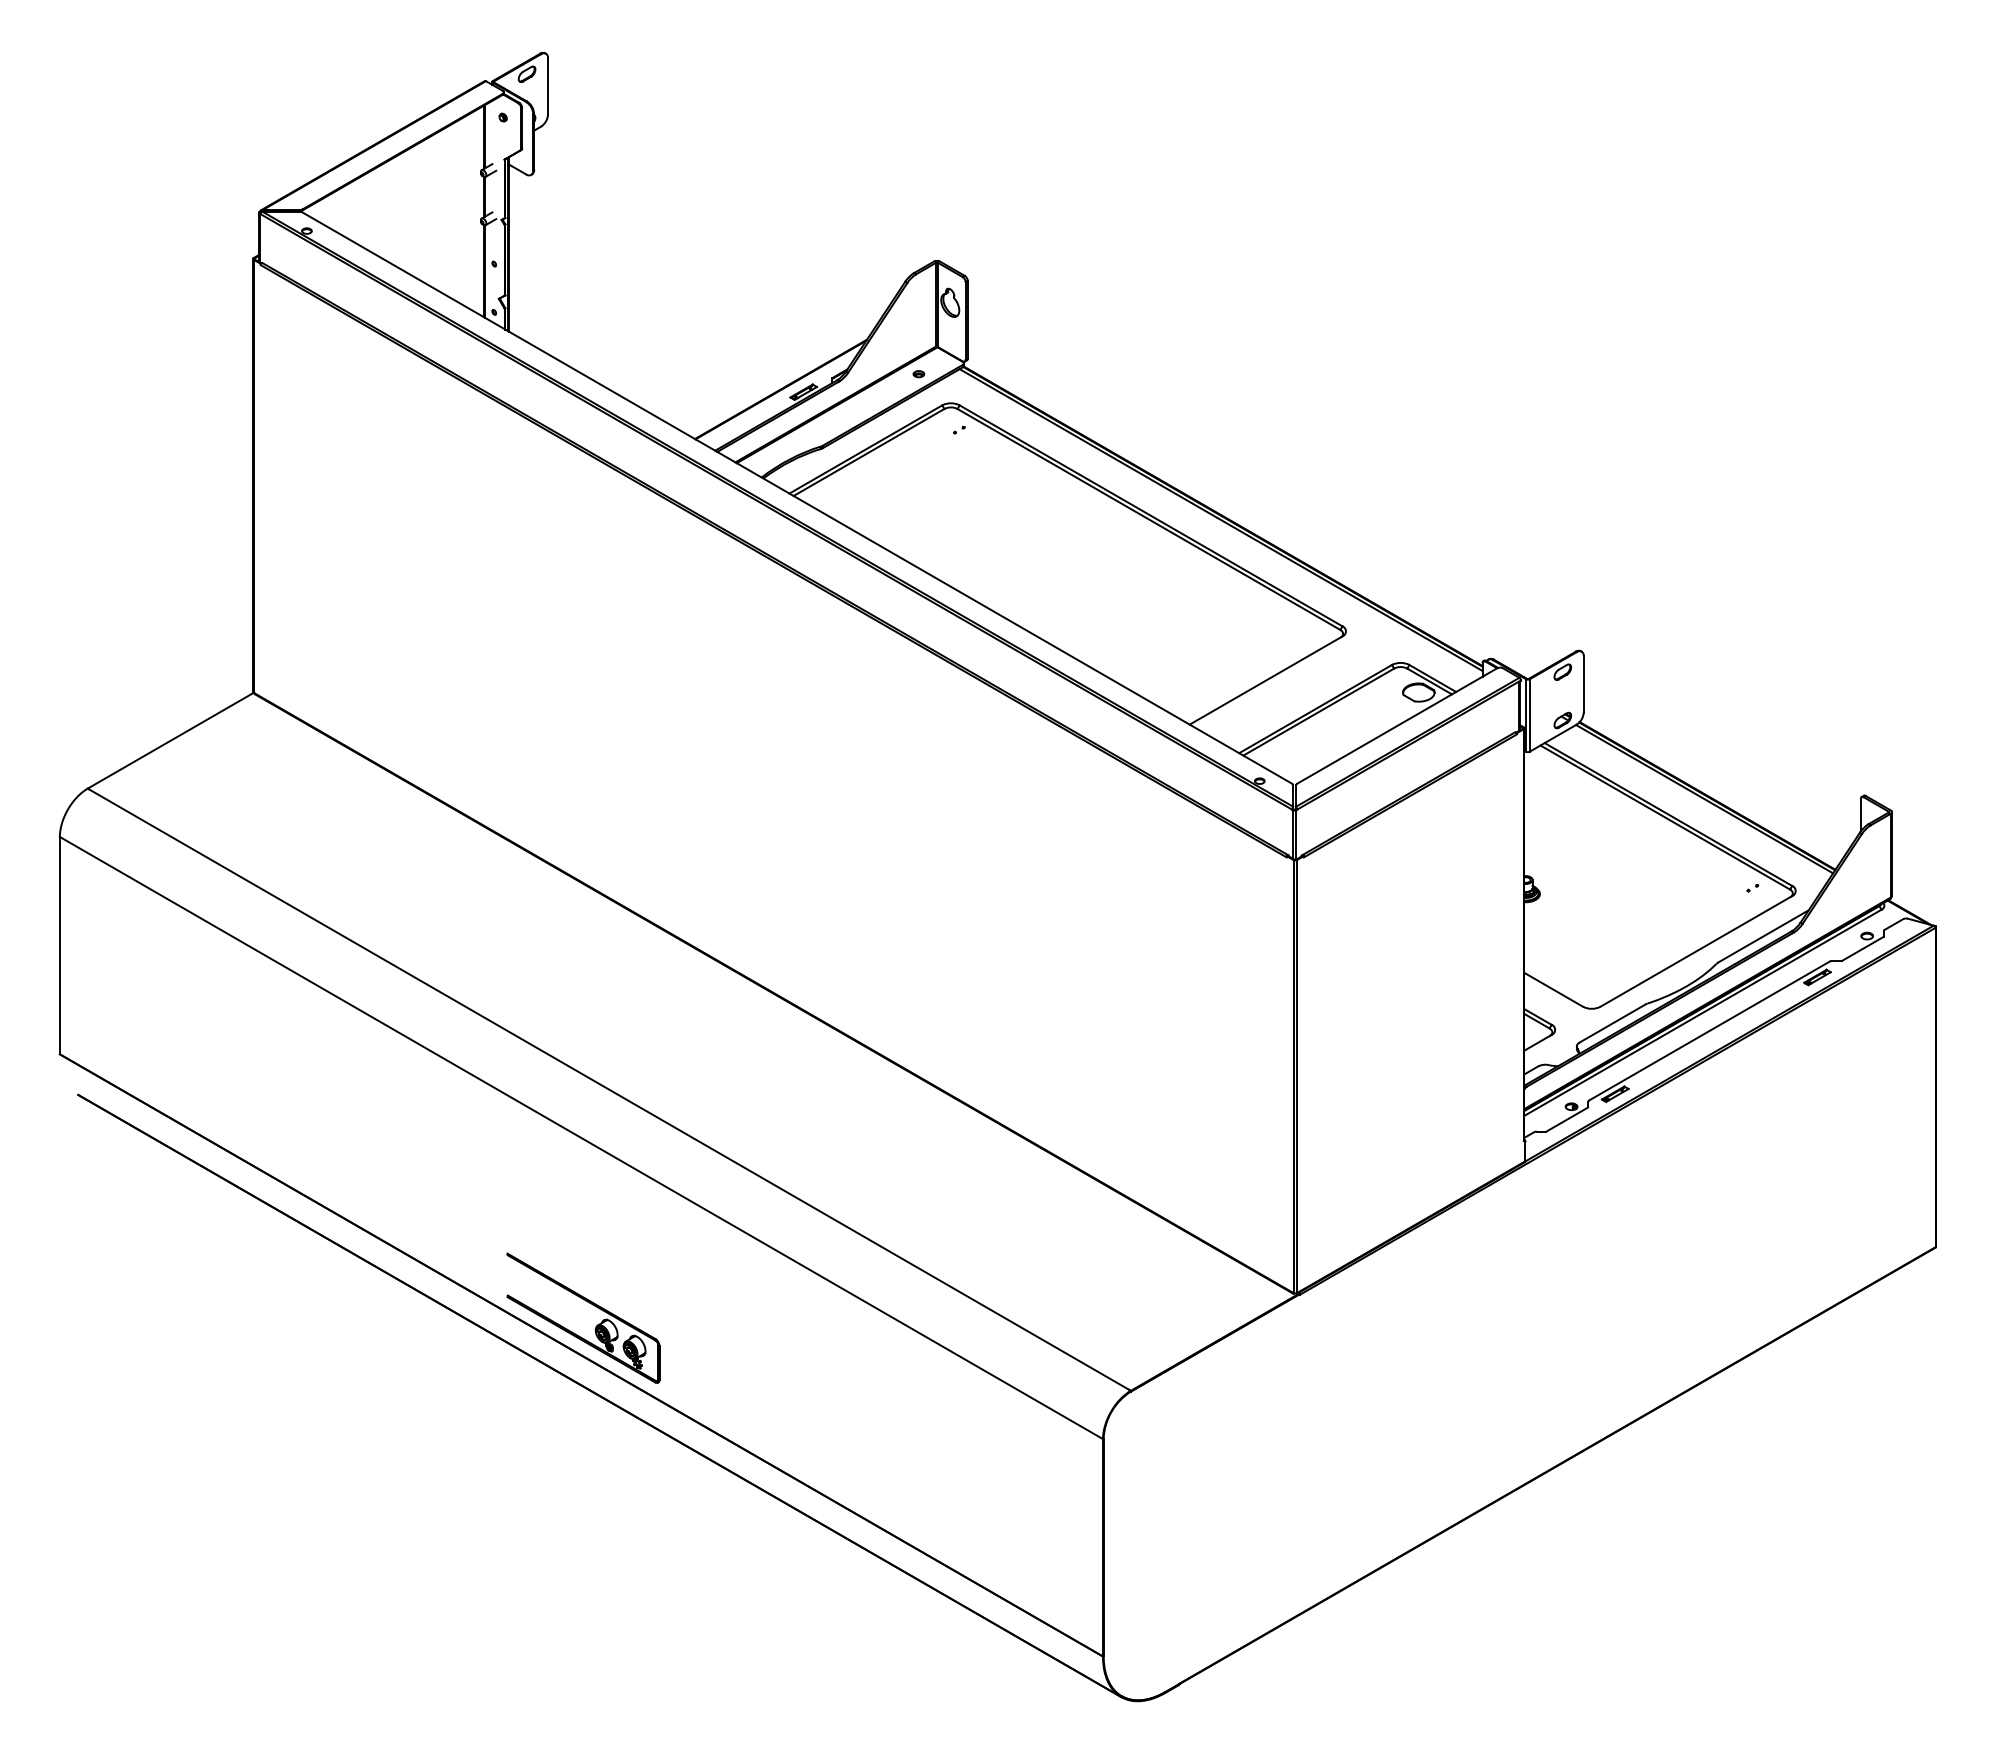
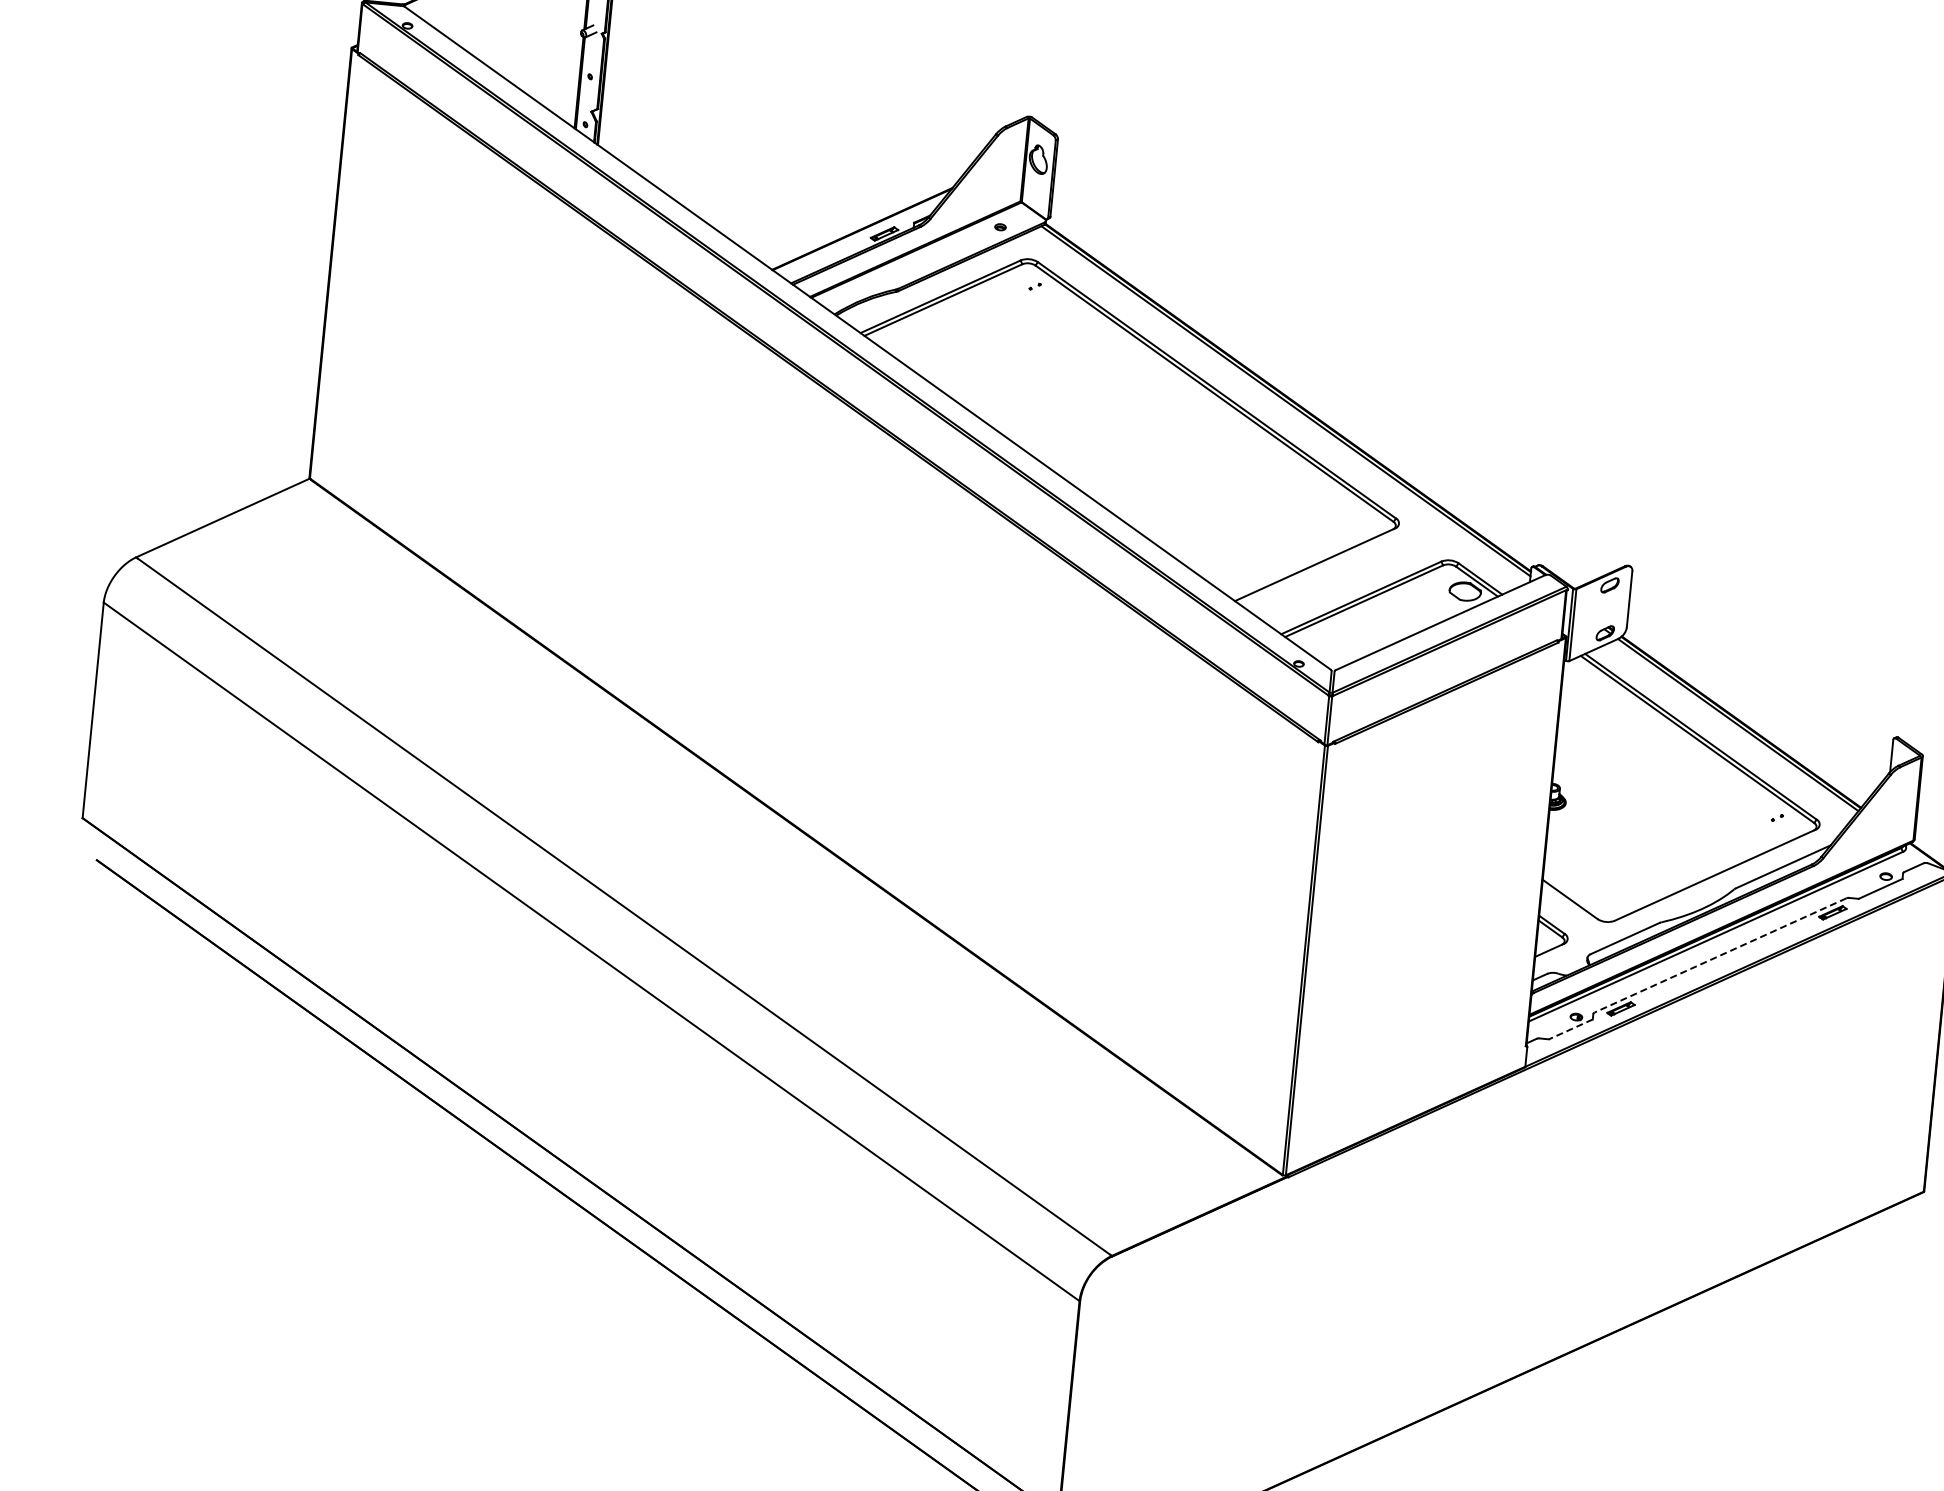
line: (1709, 1031) -> (1720, 955), solid -> dashed
line: (1566, 1119) -> (1570, 1029), solid -> dashed
part: (590, 1304) -> (584, 1117), removed

